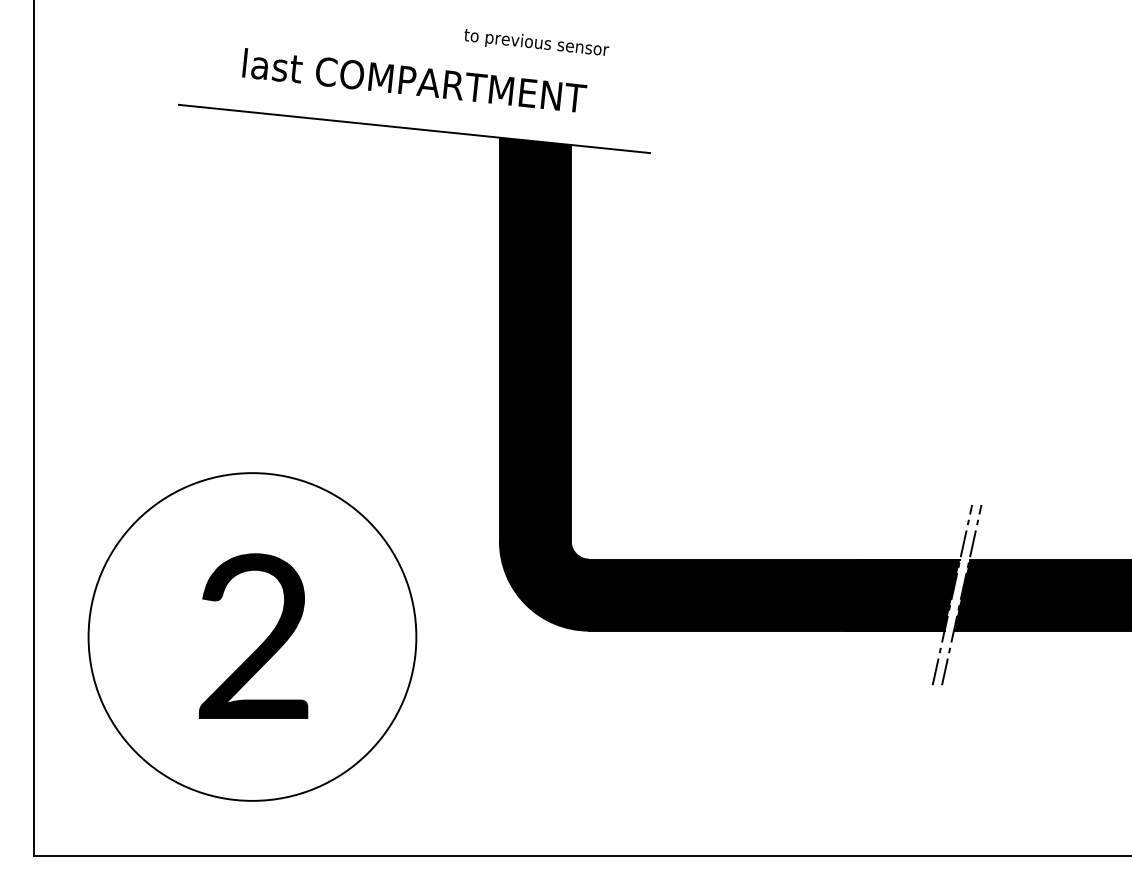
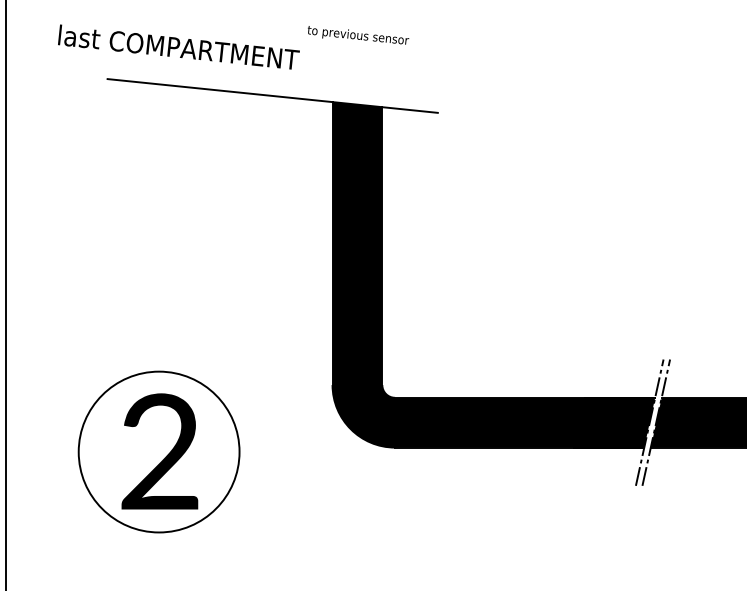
text: (414, 80) -> (178, 47), moved
circle: (252, 636) -> (159, 451), size x0.7

